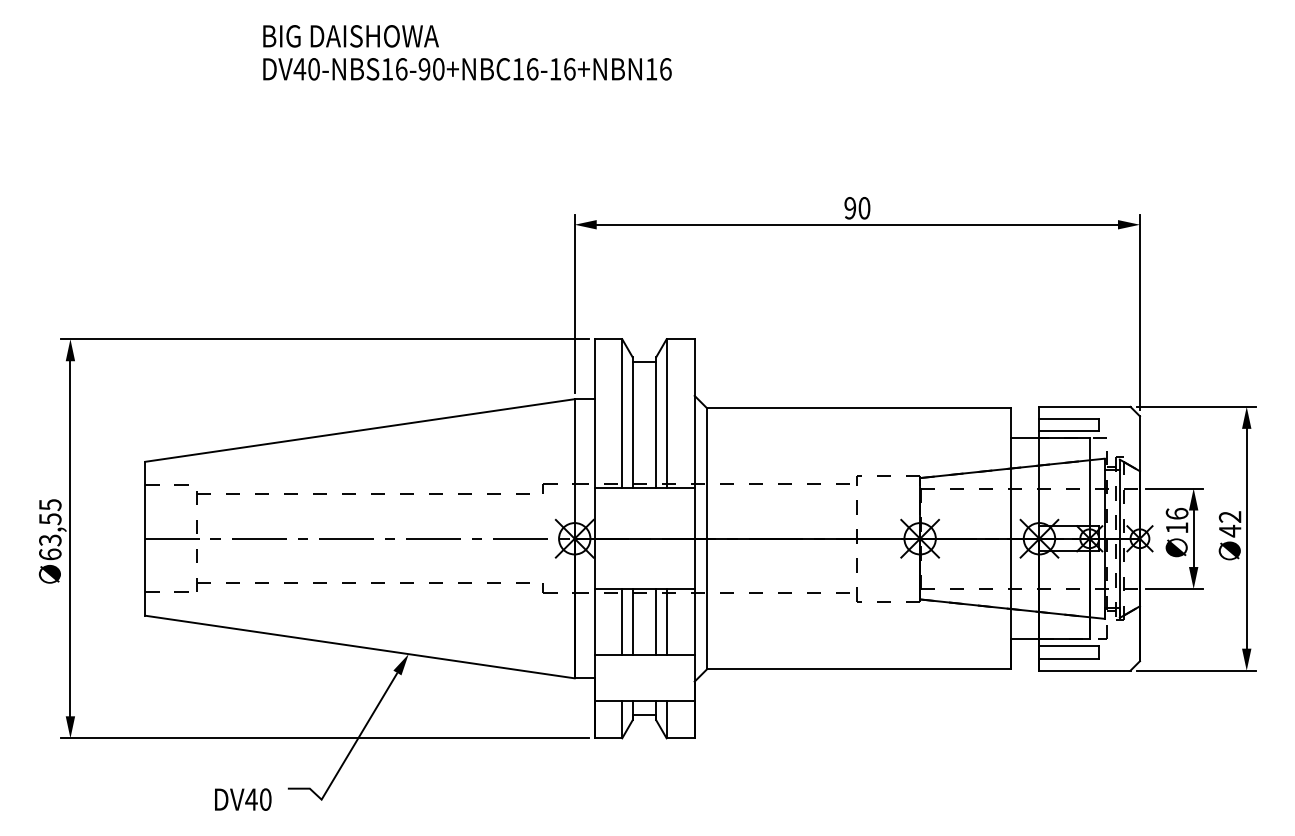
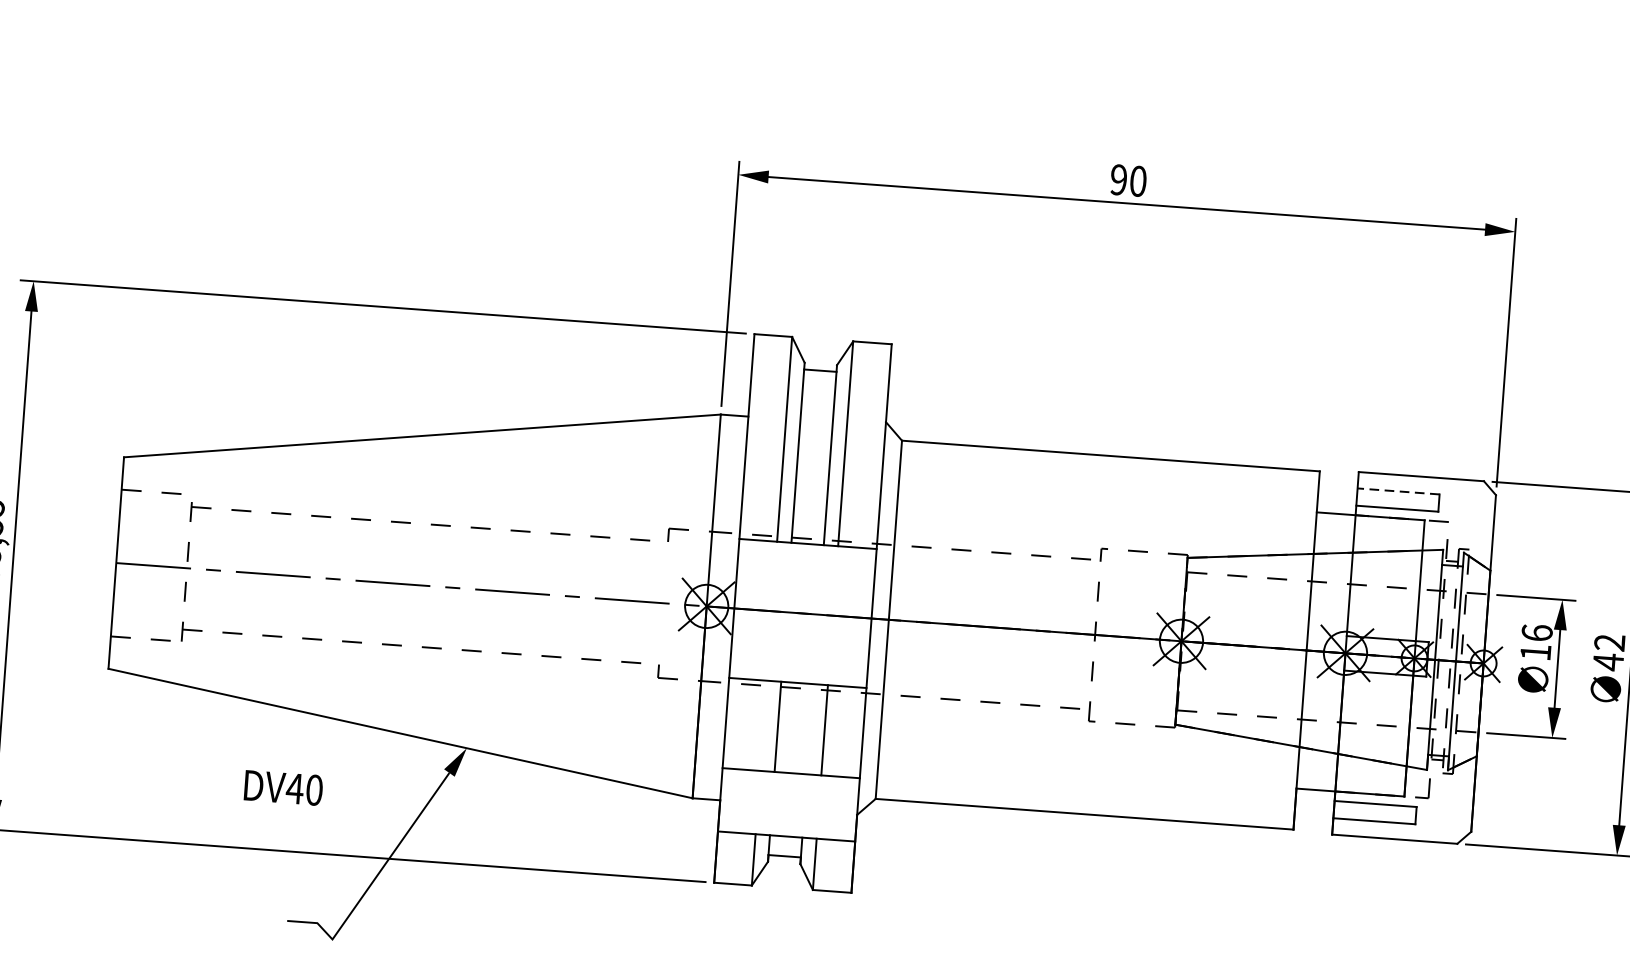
line: (1069, 418) -> (1398, 491), solid -> dashed
line: (622, 621) -> (764, 724), removed
line: (656, 621) -> (810, 728), removed
text: (243, 799) -> (284, 787), moved

